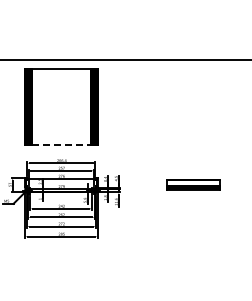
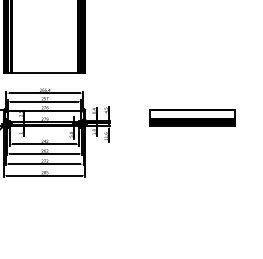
line: (61, 144) -> (44, 72), dashed -> solid
part: (192, 184) -> (191, 116), size x1.43

